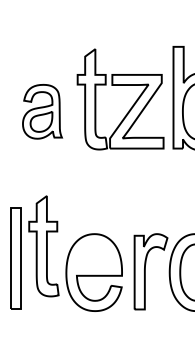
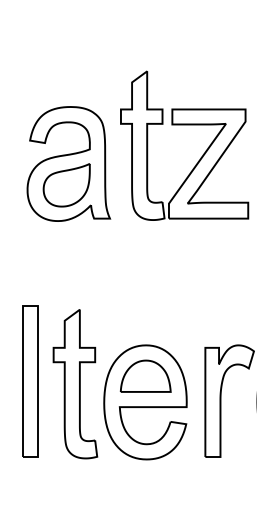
part: (42, 111) -> (68, 163), size x1.43
part: (43, 246) -> (74, 384), moved
part: (94, 254) -> (145, 375), added

